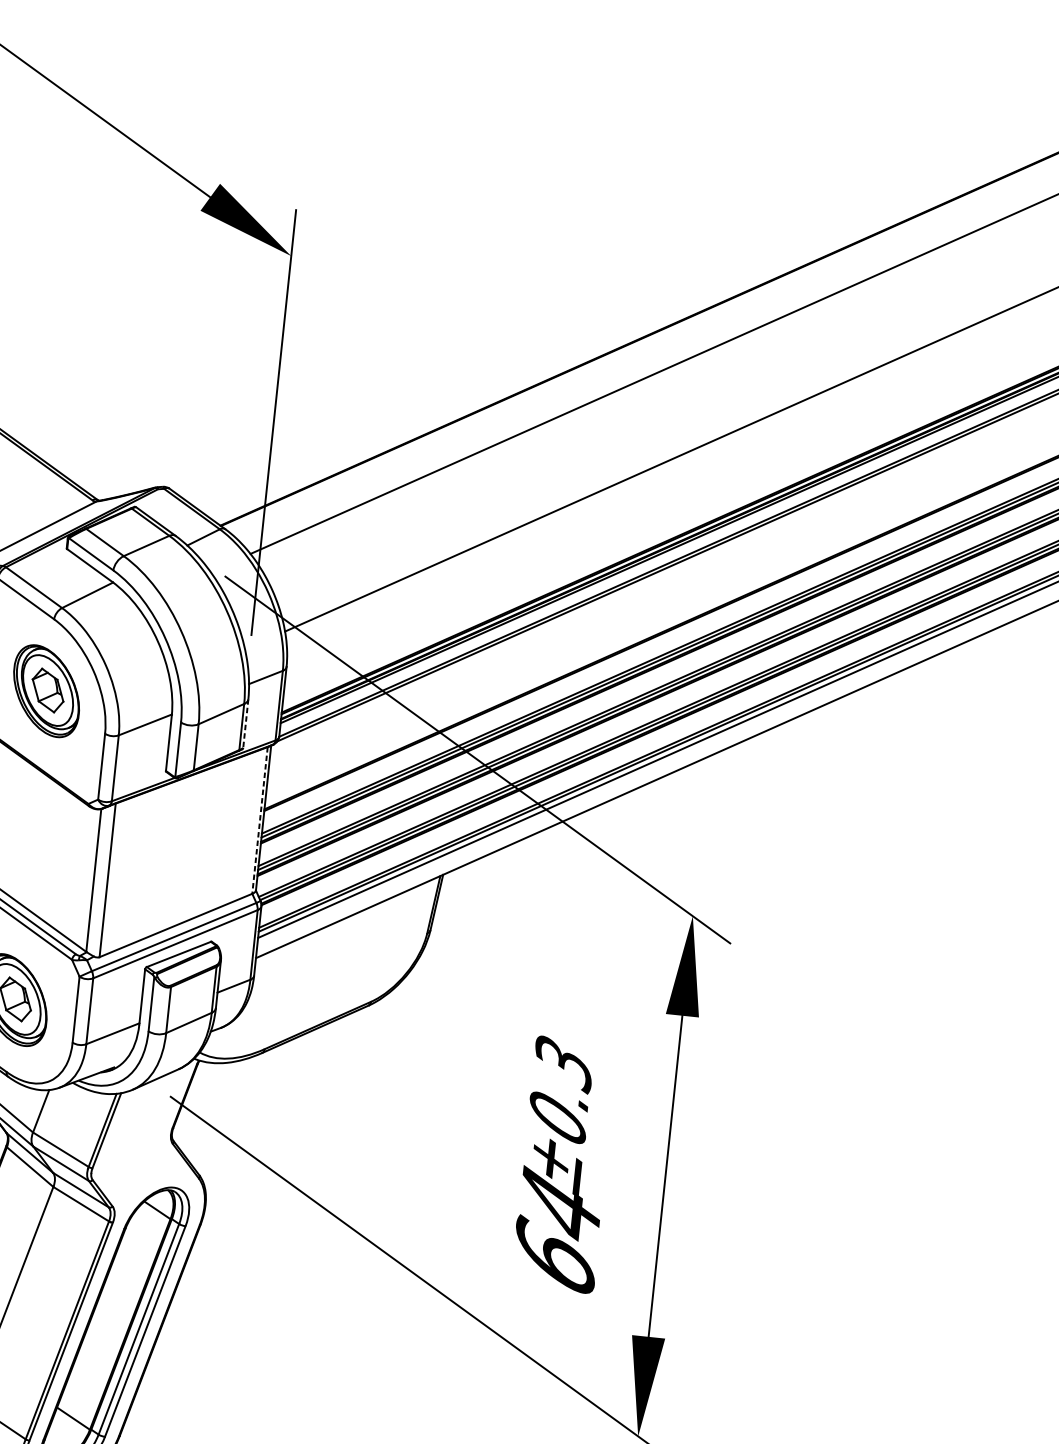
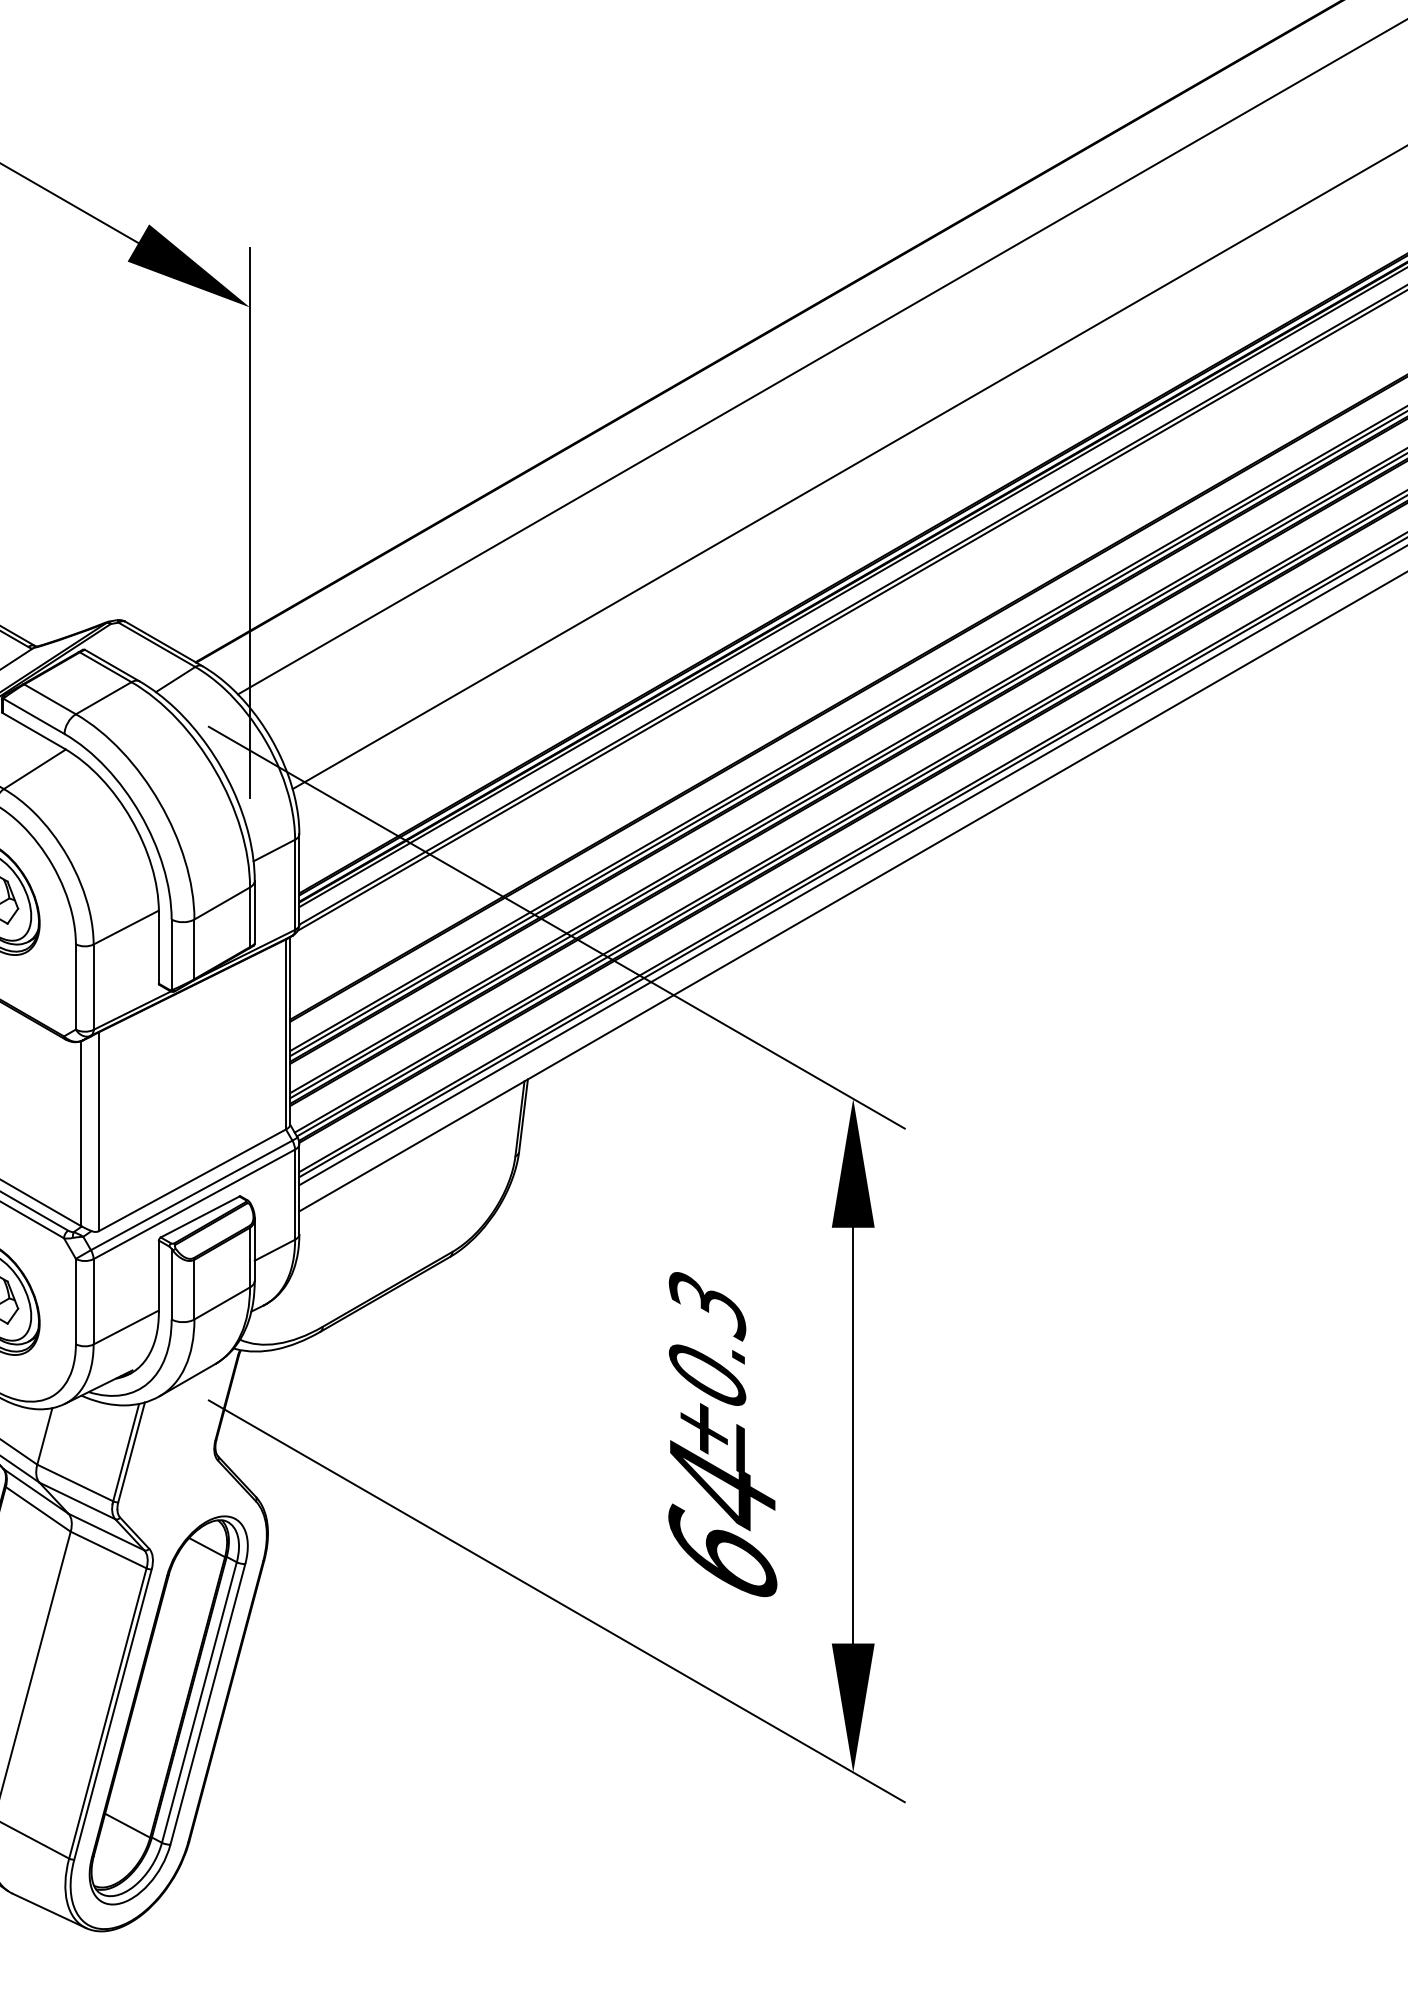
line: (245, 723) -> (254, 912), dashed -> solid
line: (259, 820) -> (285, 1034), dashed -> solid

